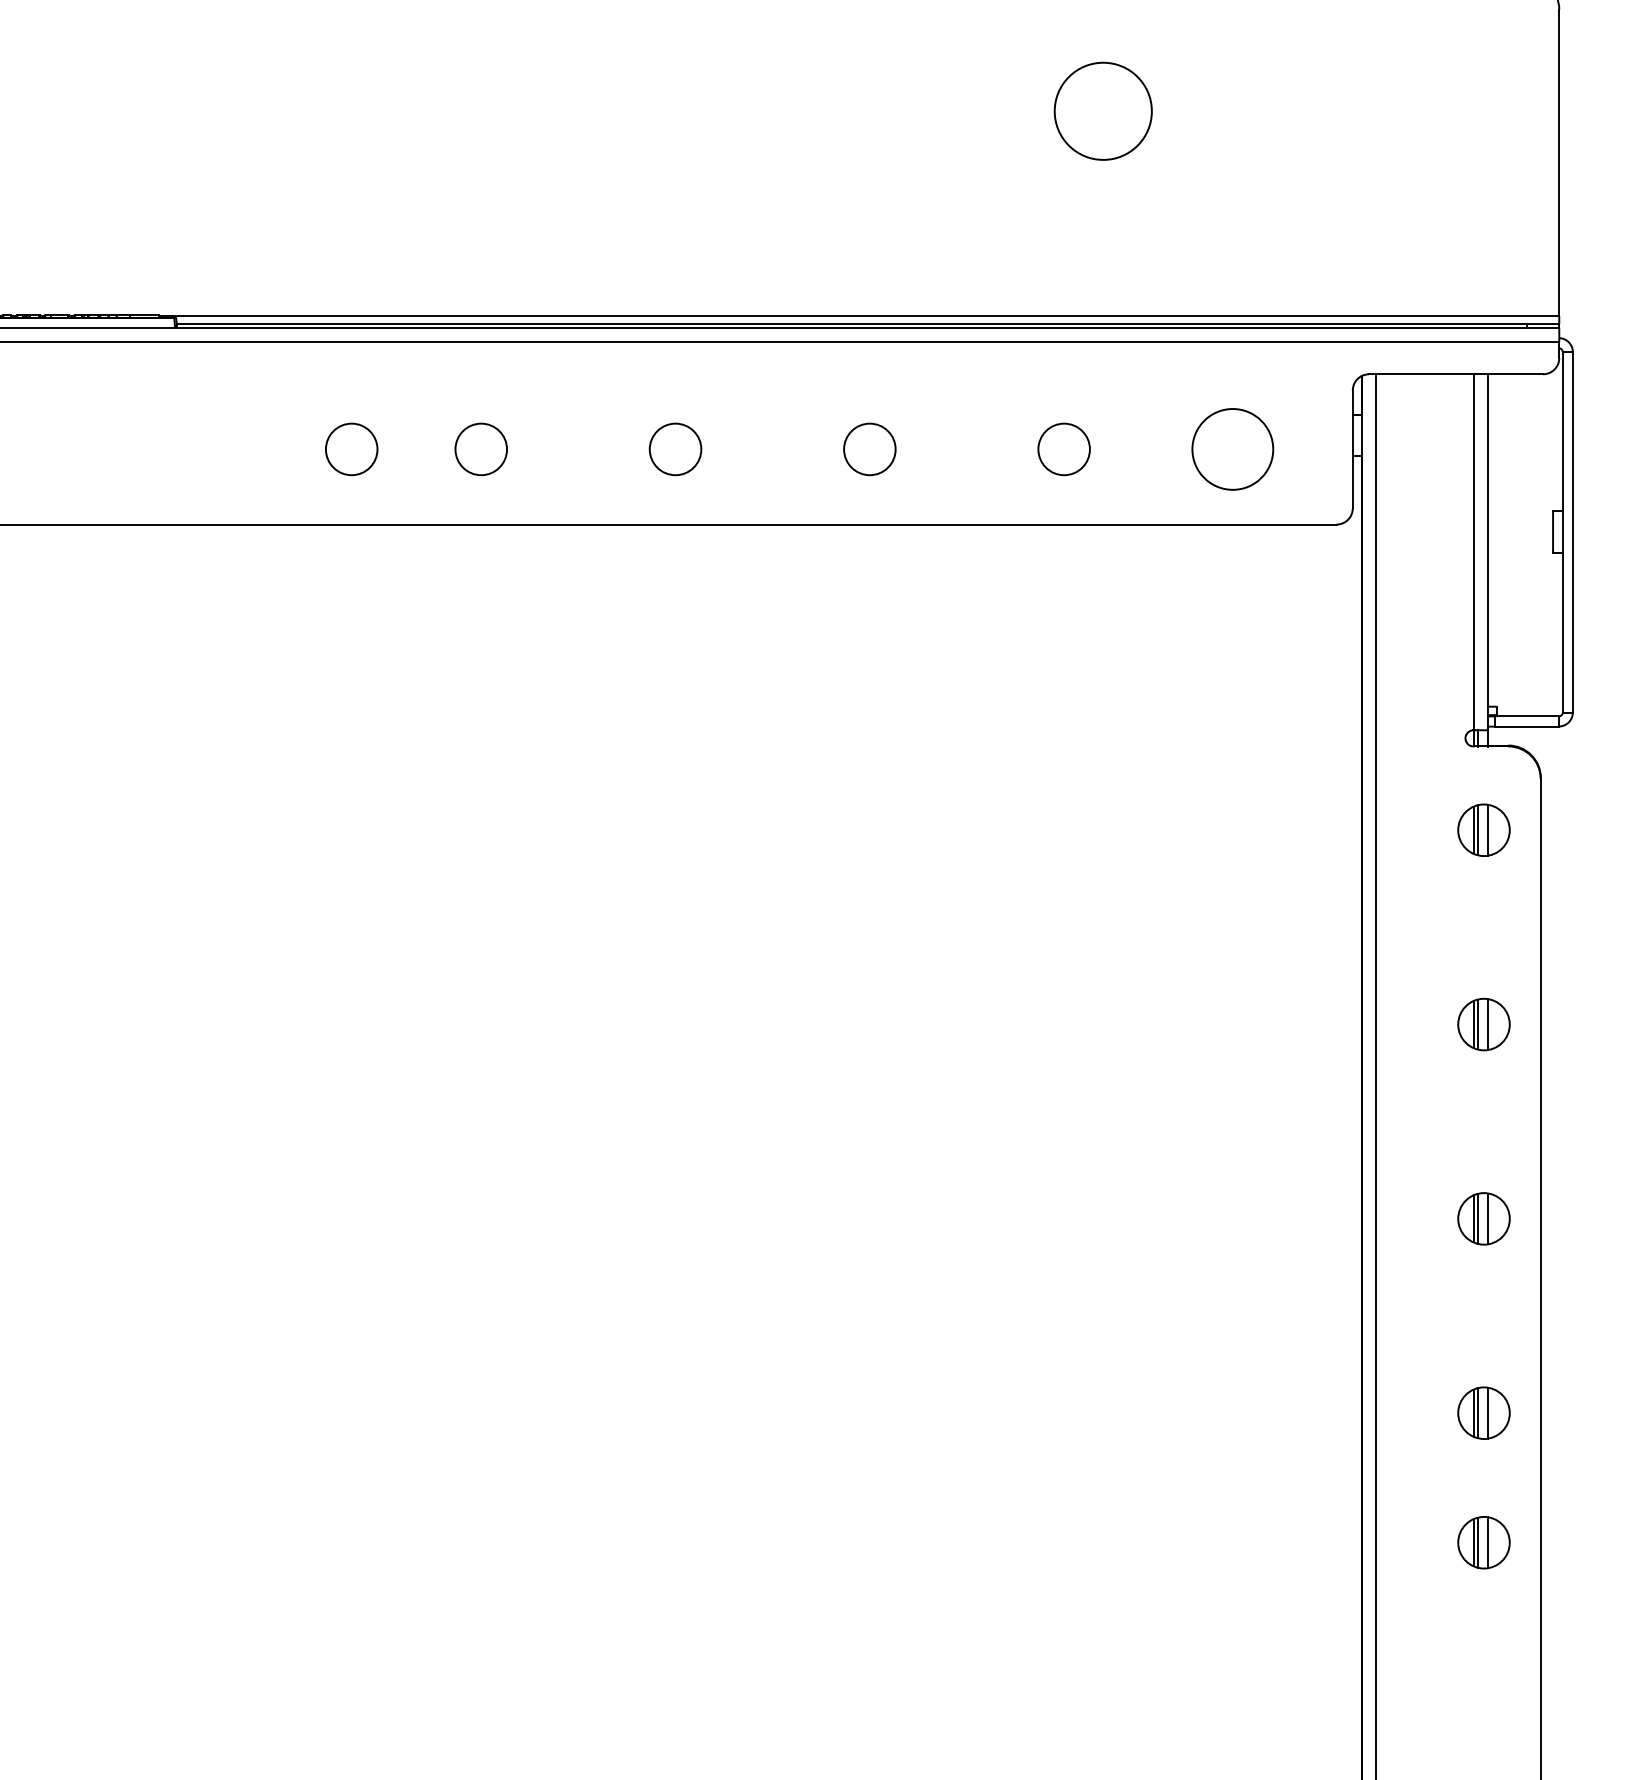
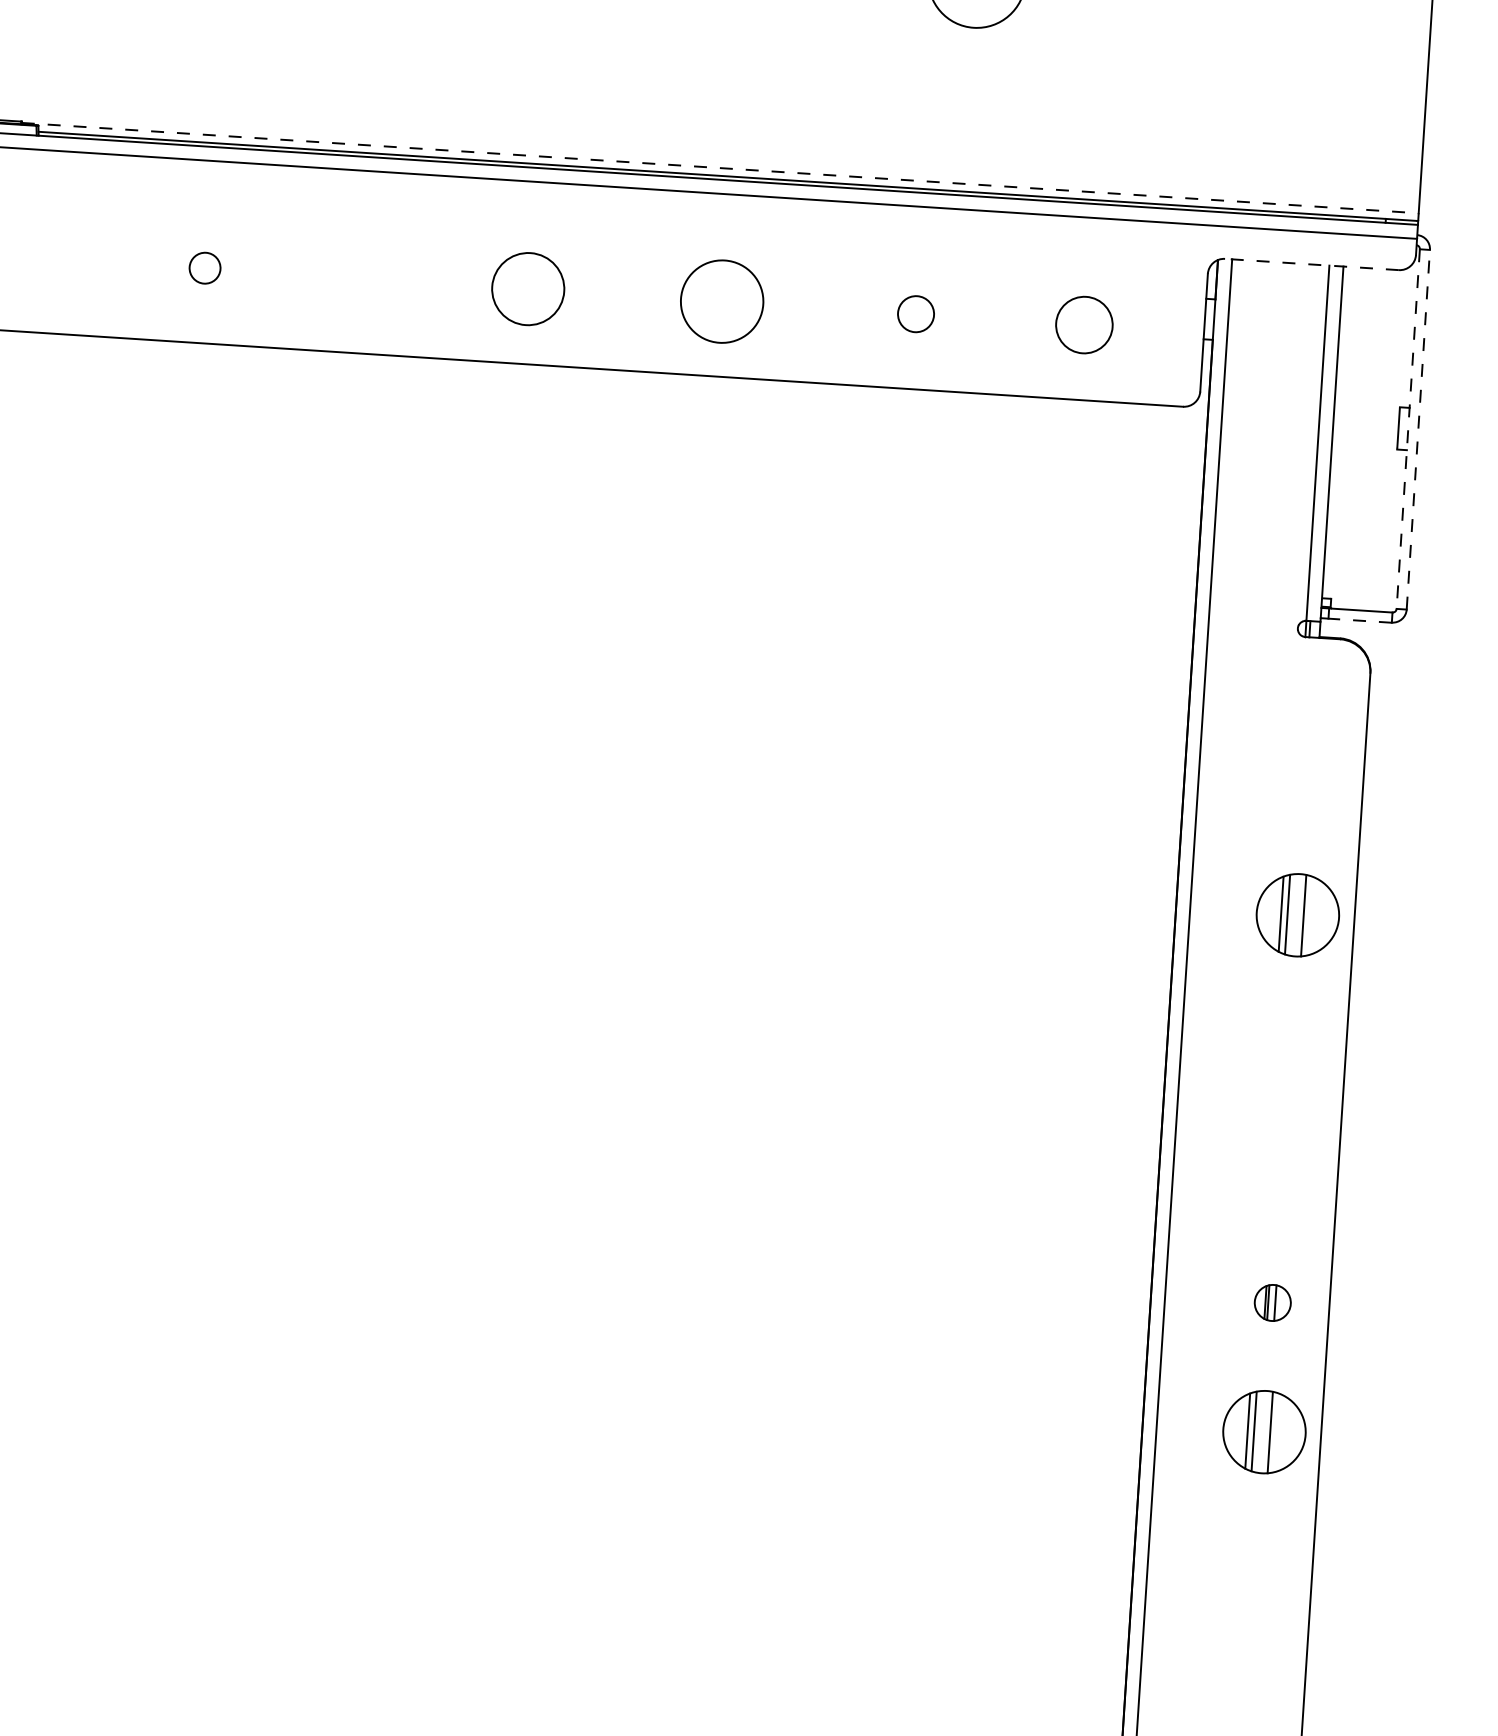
line: (859, 316) -> (720, 168), solid -> dashed
line: (1455, 374) -> (1311, 264), solid -> dashed
circle: (351, 449) -> (204, 268), size x0.6
circle: (480, 449) -> (333, 276), removed
circle: (675, 449) -> (528, 289), size x1.4
circle: (869, 449) -> (721, 301), size x1.6
circle: (1063, 449) -> (915, 314), size x0.7
circle: (1232, 449) -> (1084, 325), size x0.7
line: (1572, 531) -> (1418, 428), solid -> dashed
line: (1562, 532) -> (1407, 429), solid -> dashed
line: (1527, 726) -> (1360, 620), solid -> dashed
part: (1483, 829) -> (1309, 720), removed
part: (1483, 1024) -> (1297, 915), size x1.6
part: (1483, 1218) -> (1284, 1108), removed
part: (1483, 1412) -> (1272, 1302), size x0.7
part: (1483, 1542) -> (1263, 1432), size x1.6

